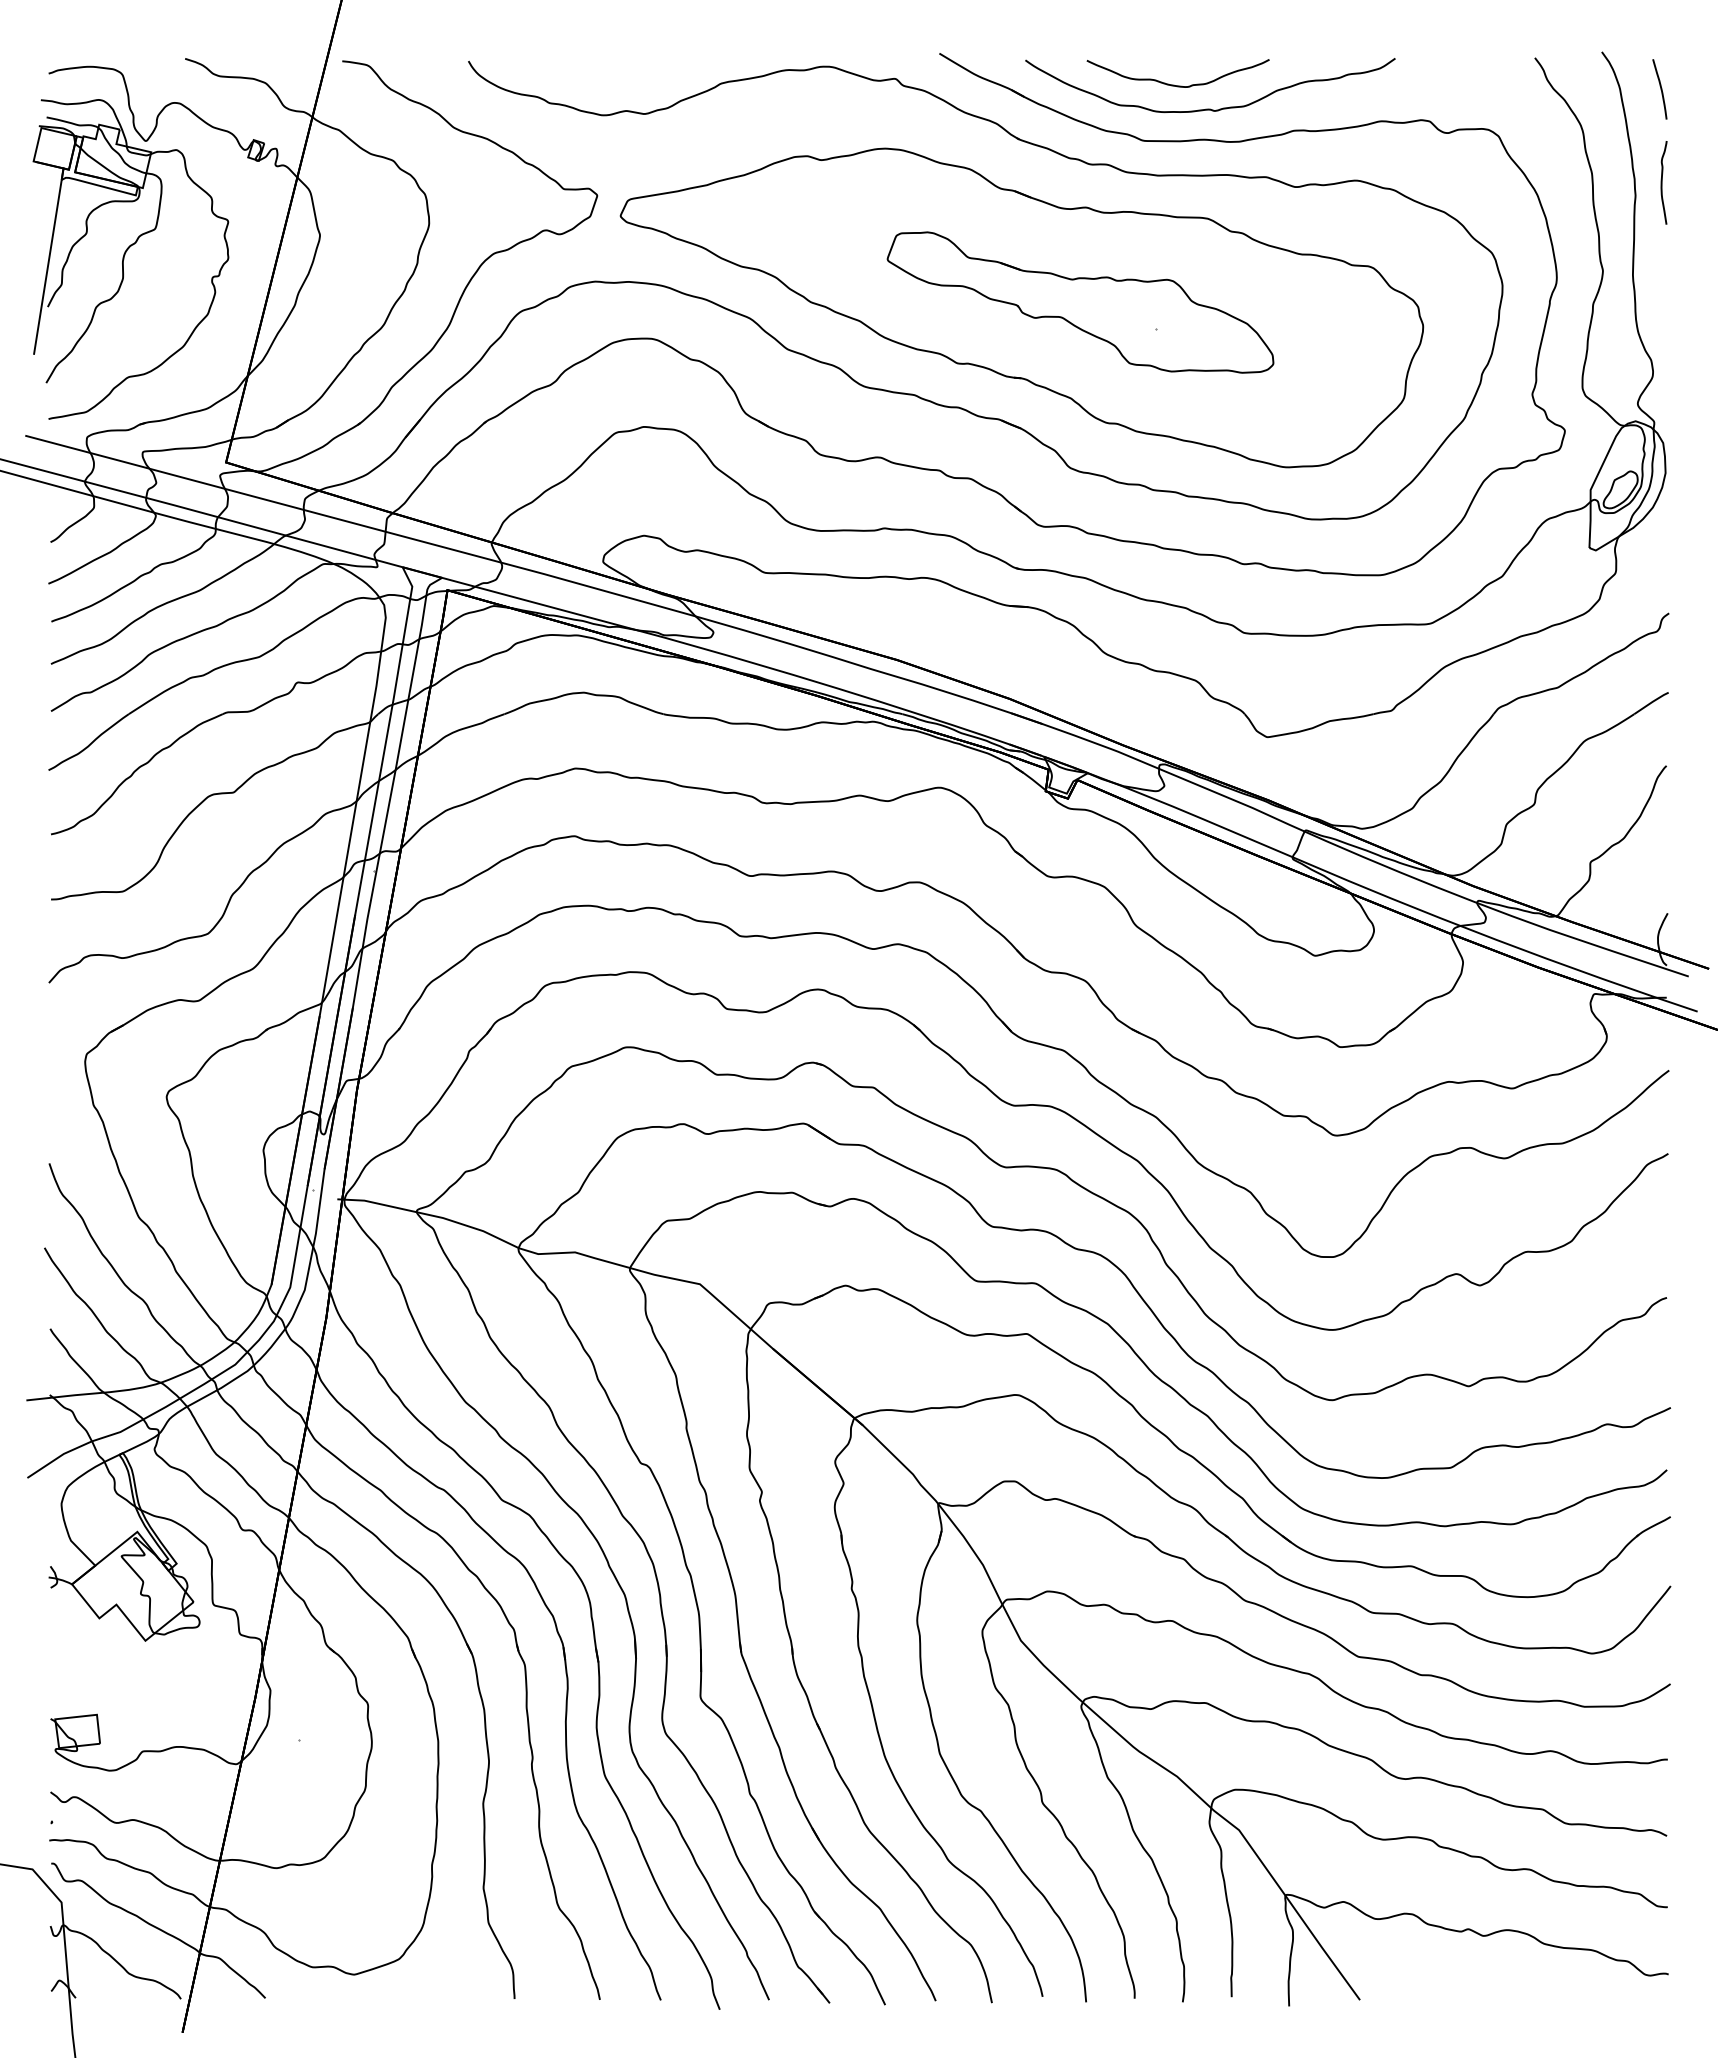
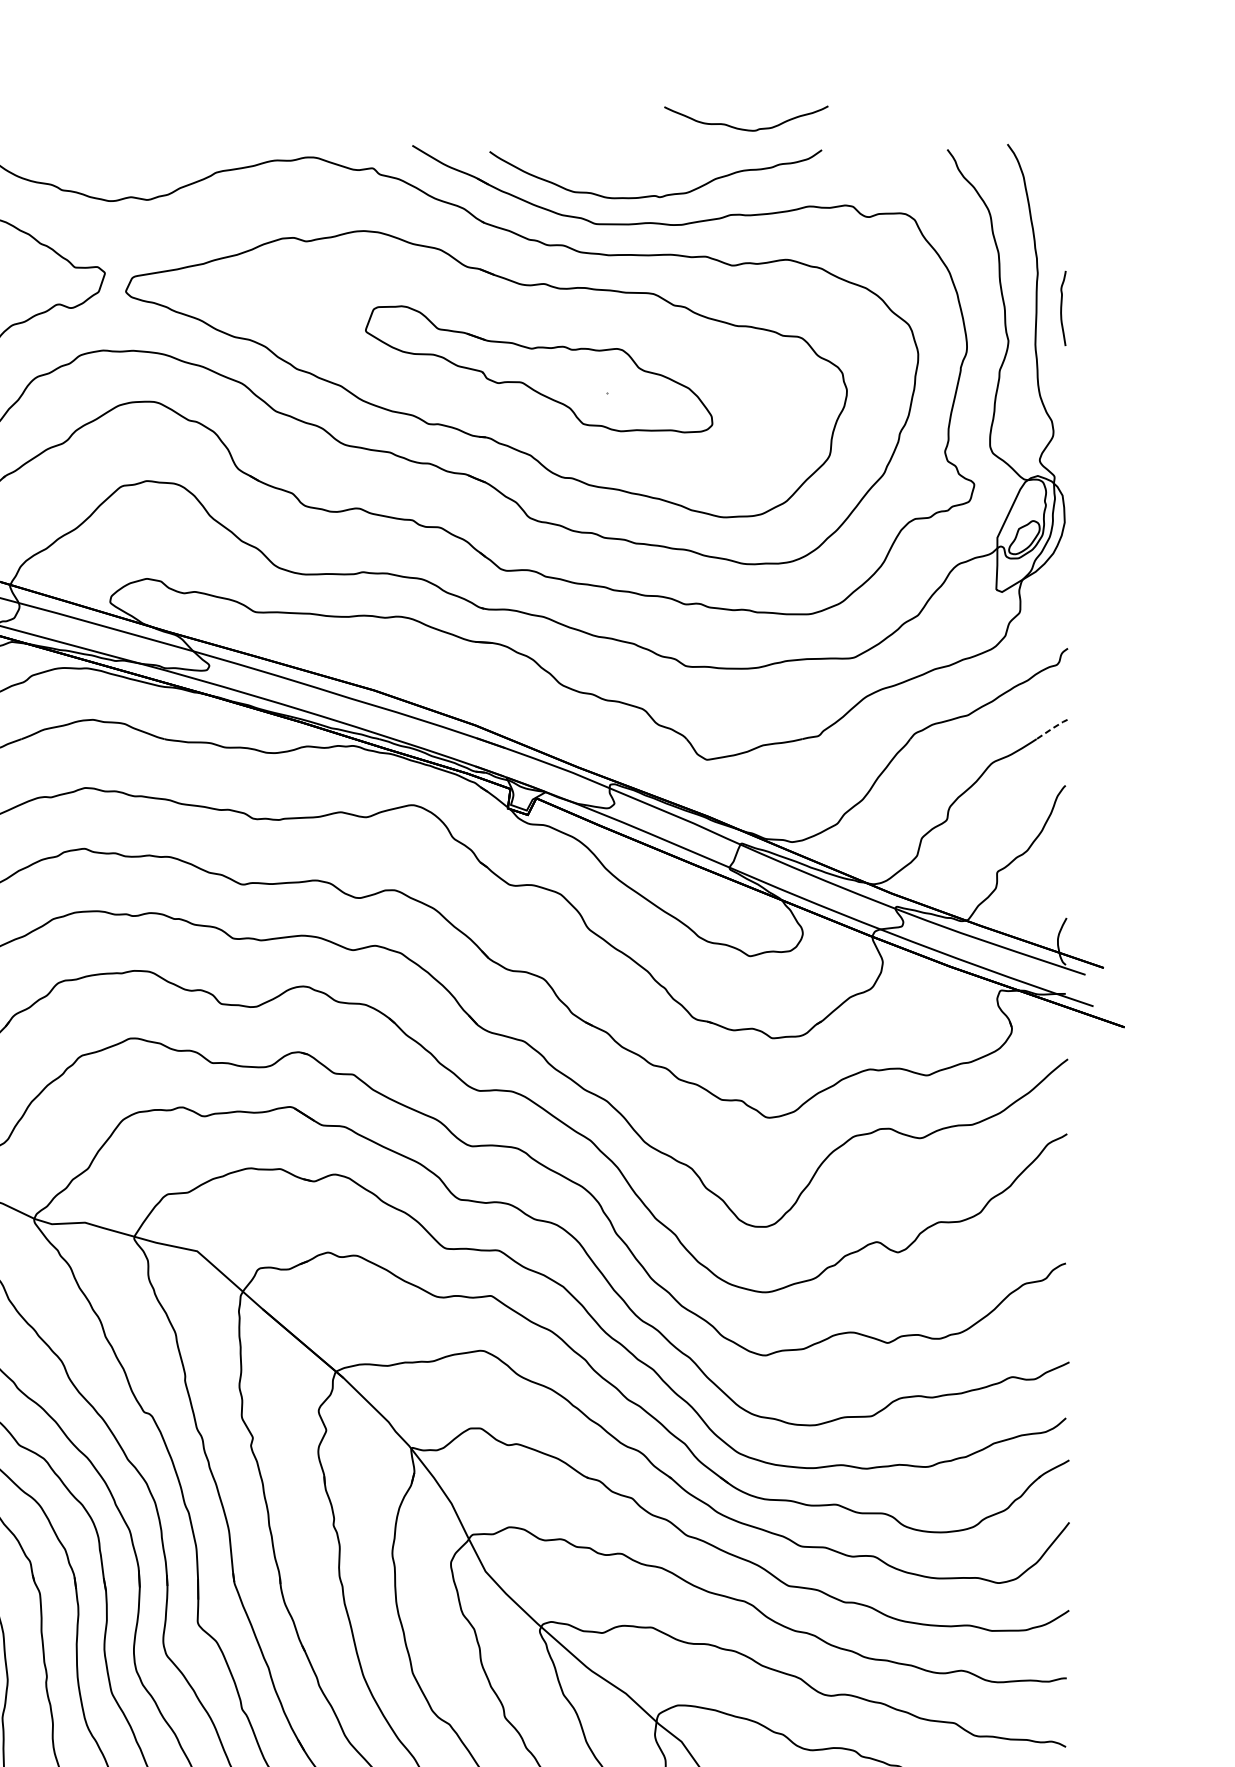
curve: (1174, 84) -> (743, 128), moved
curve: (1660, 89) -> (1060, 177), removed
curve: (1662, 182) -> (1061, 308), moved
line: (1652, 702) -> (1052, 728), solid -> dashed

